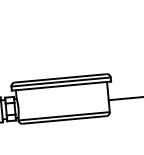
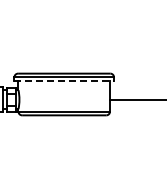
line: (61, 86) -> (64, 81), solid -> dashed

